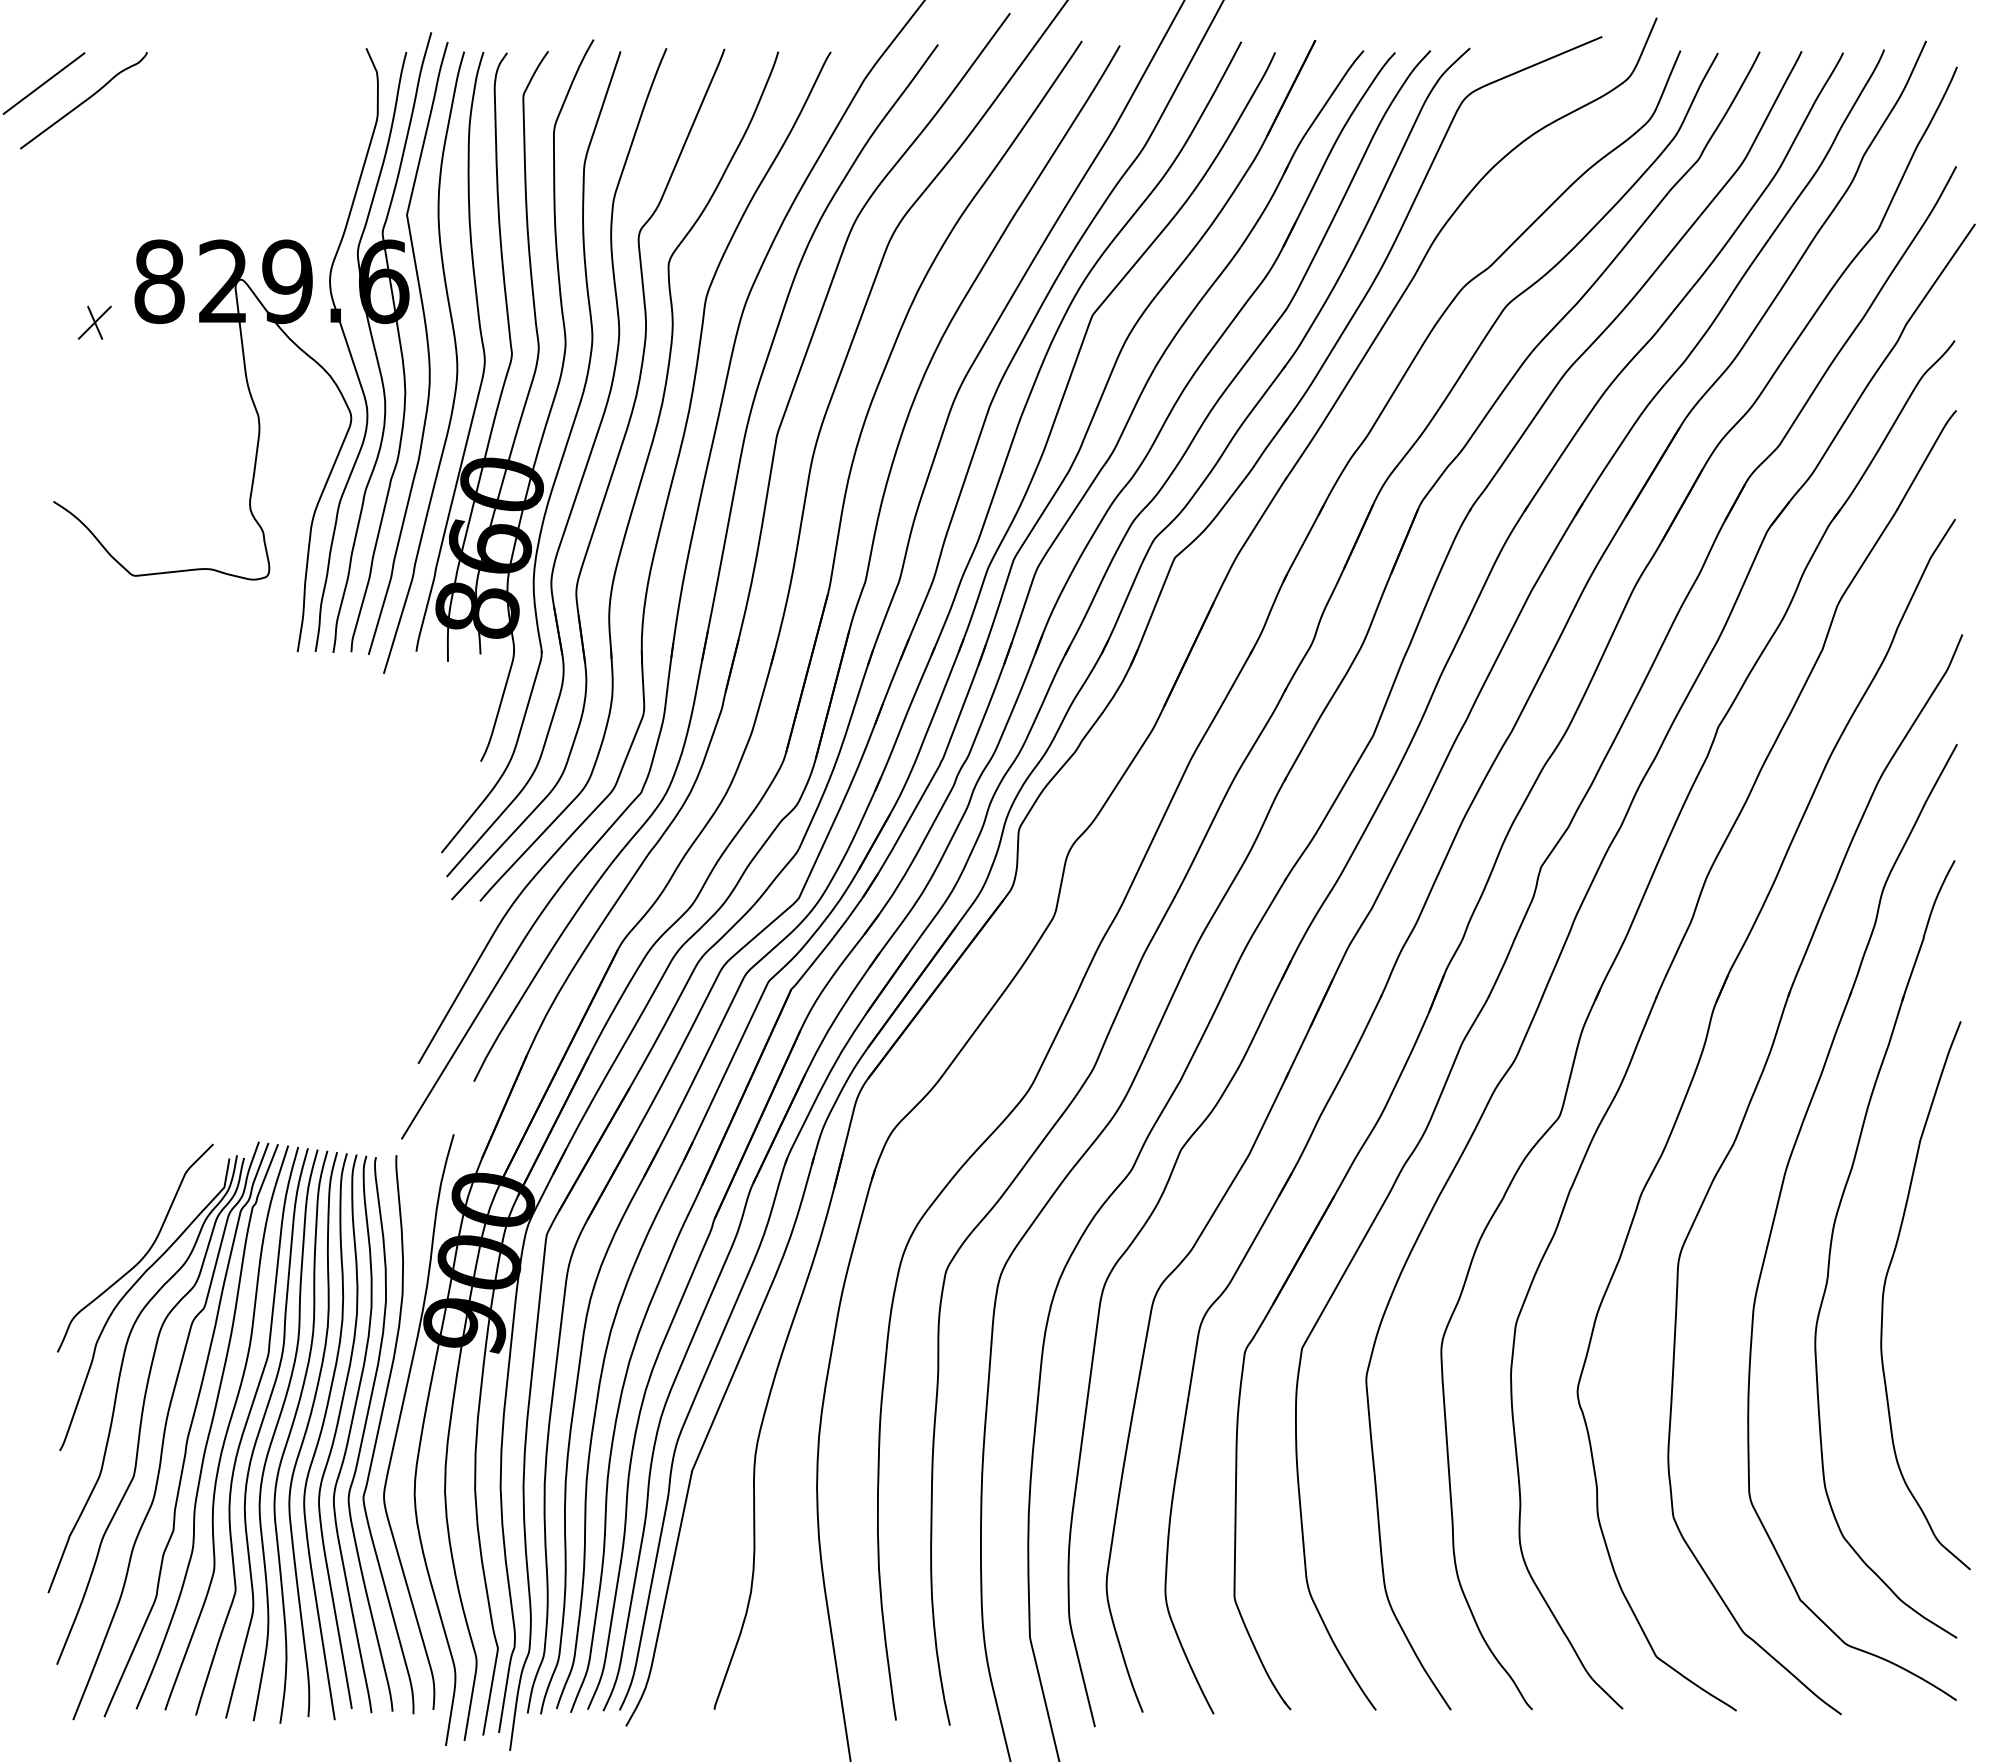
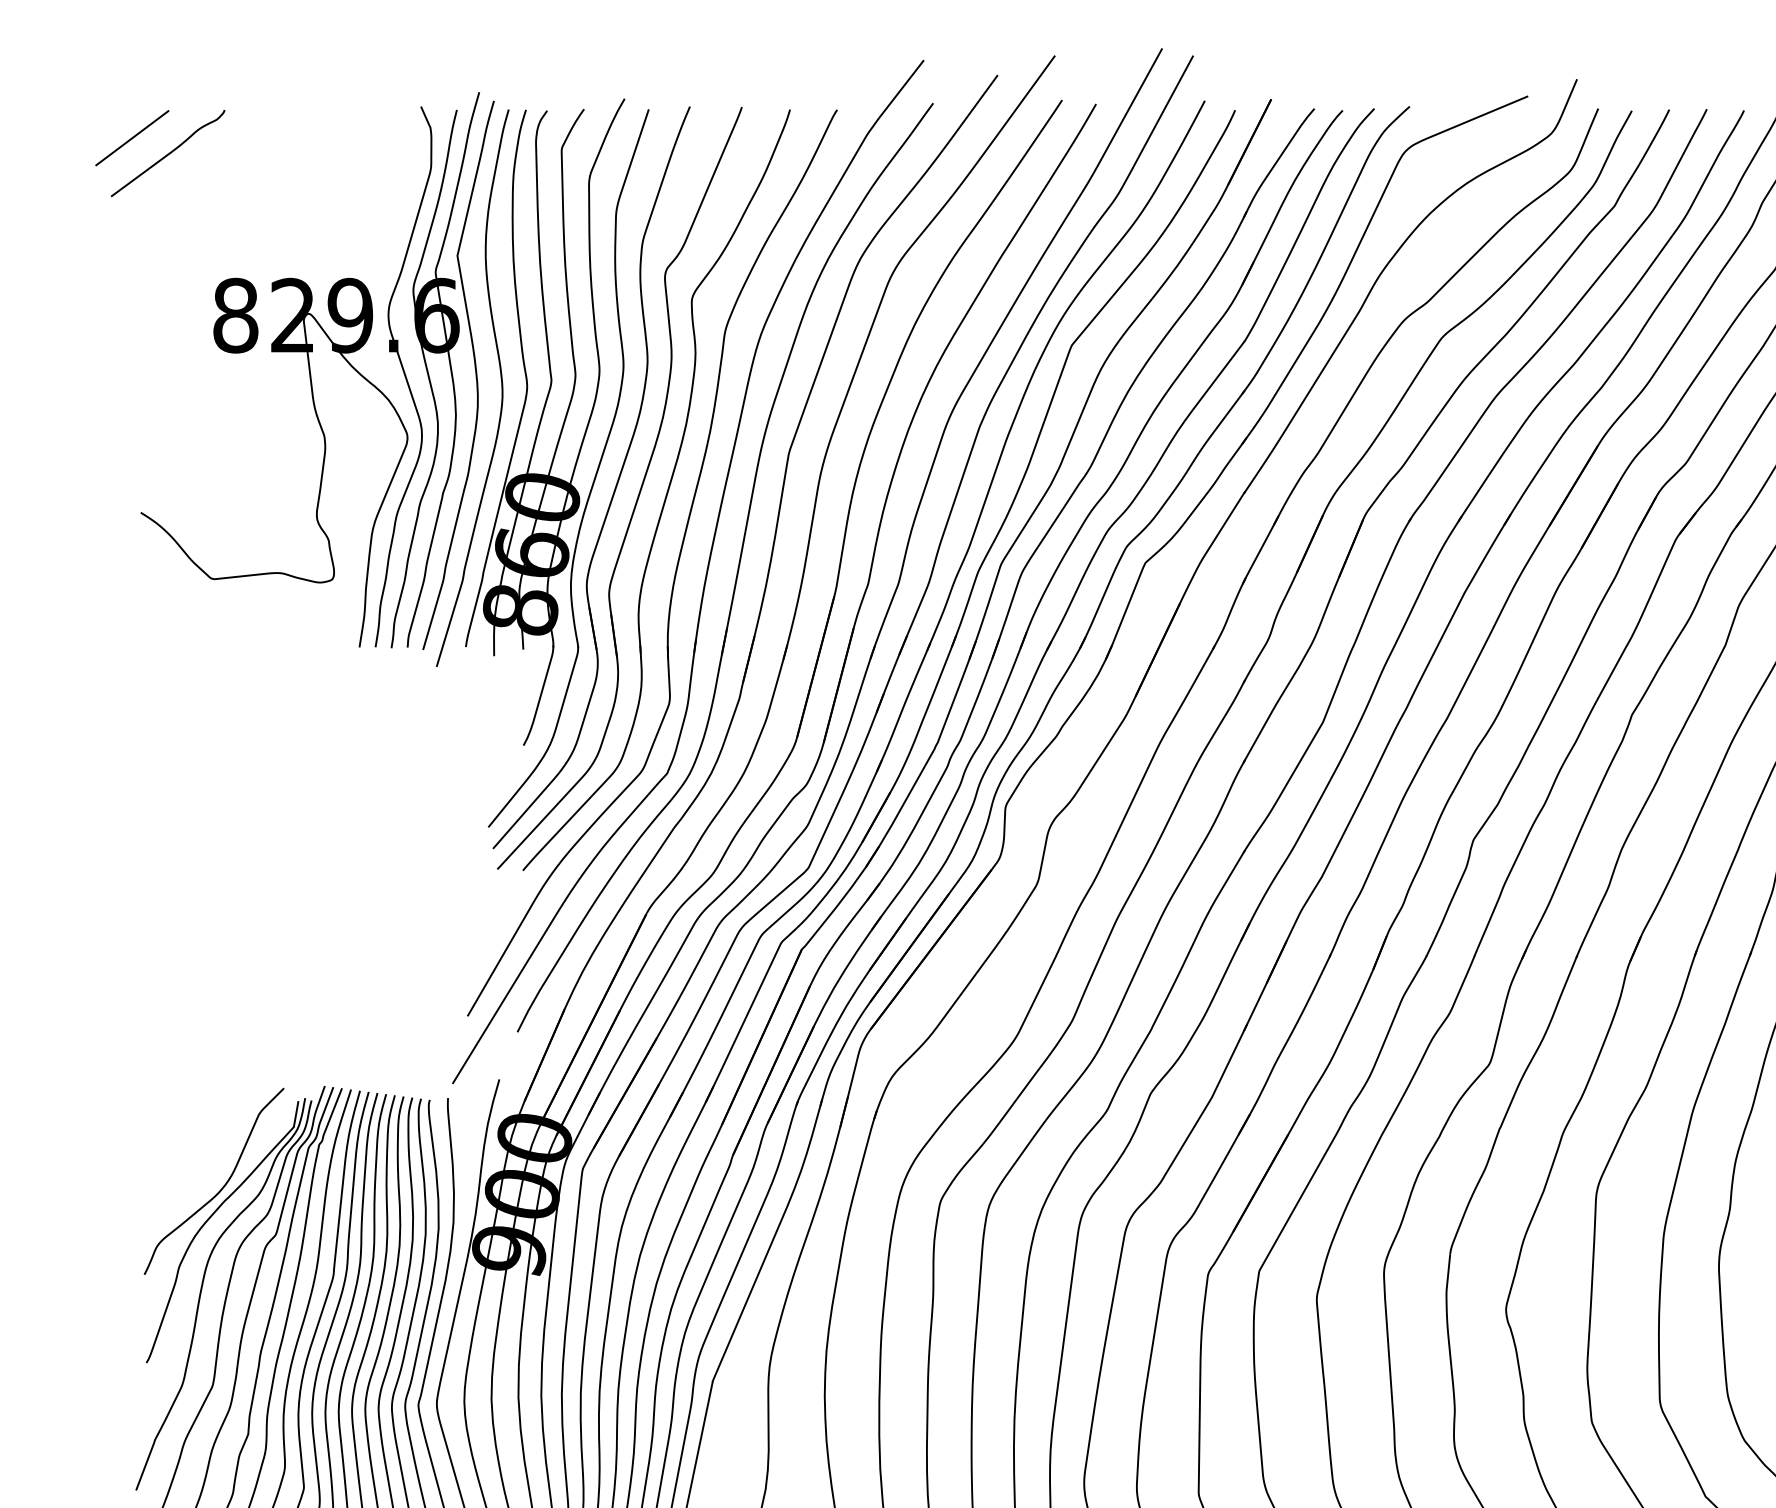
part: (94, 322) -> (177, 352), removed

